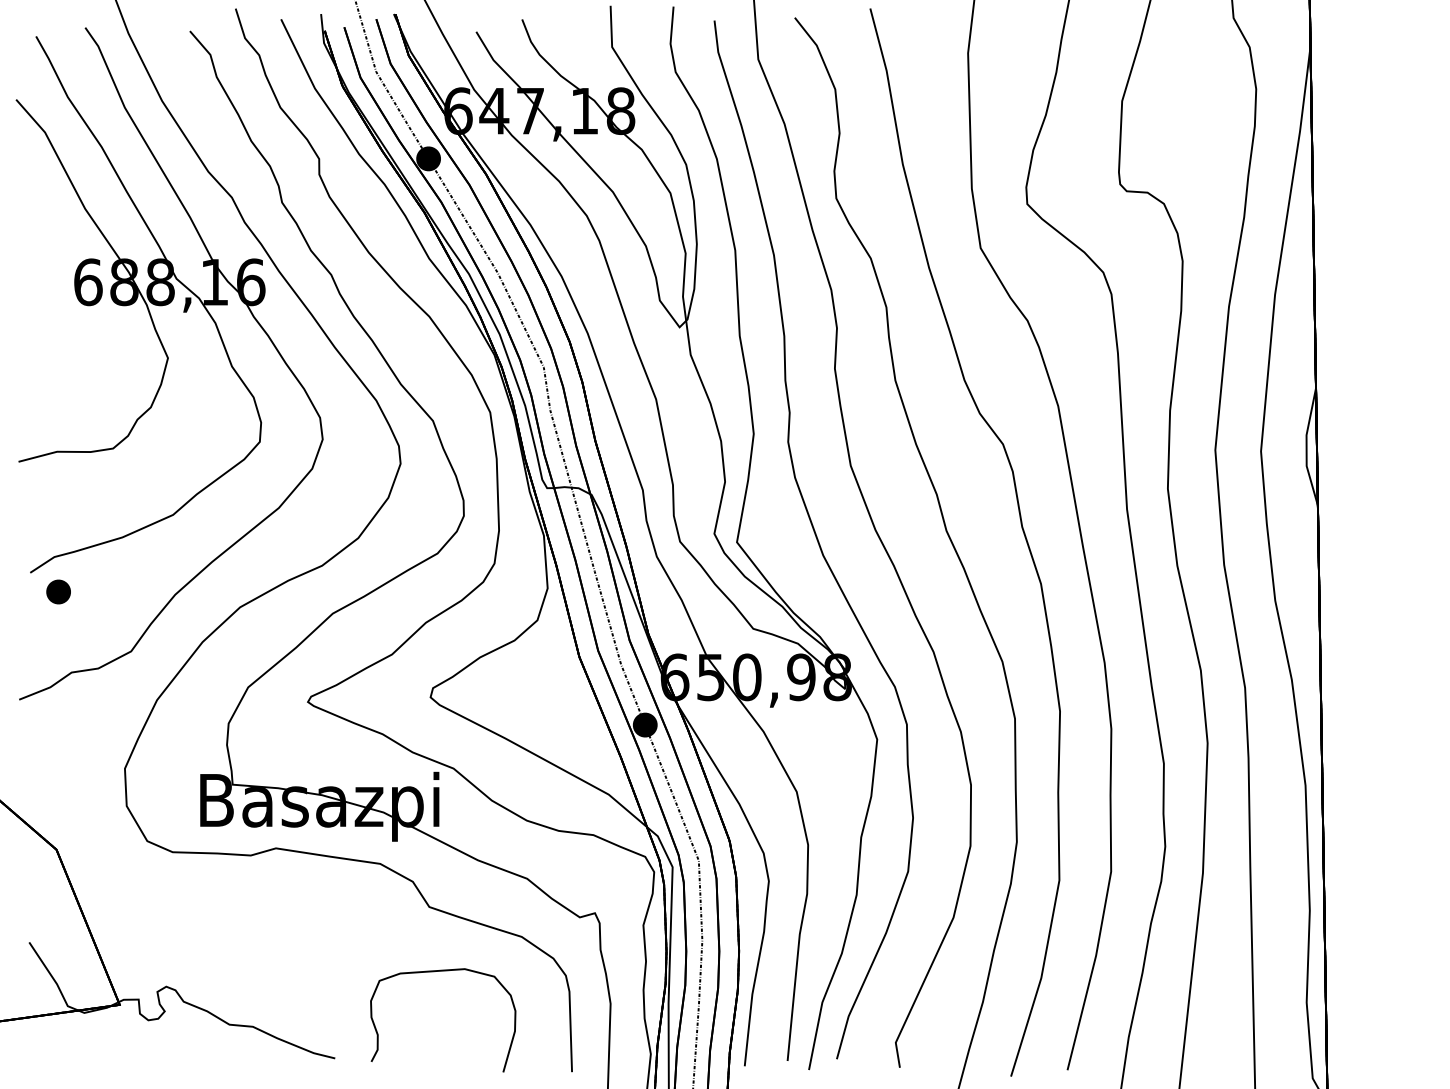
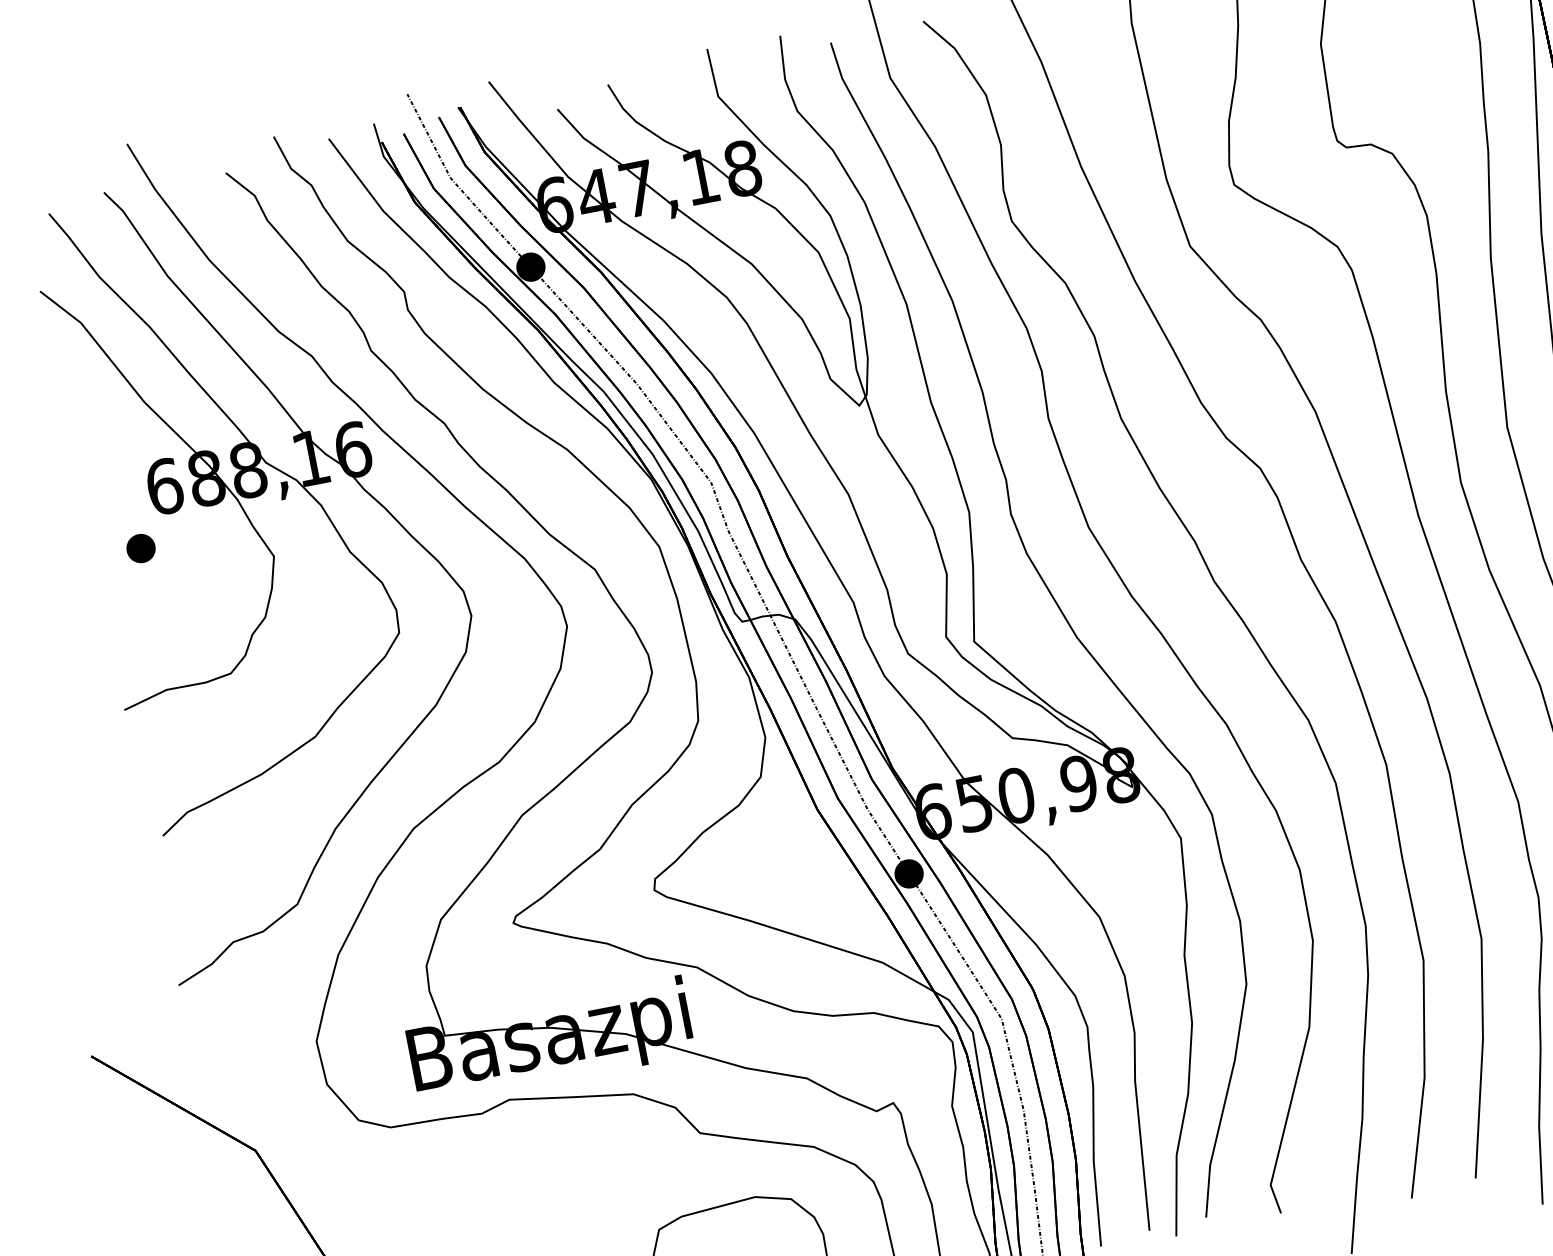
part: (58, 591) -> (140, 547), moved

